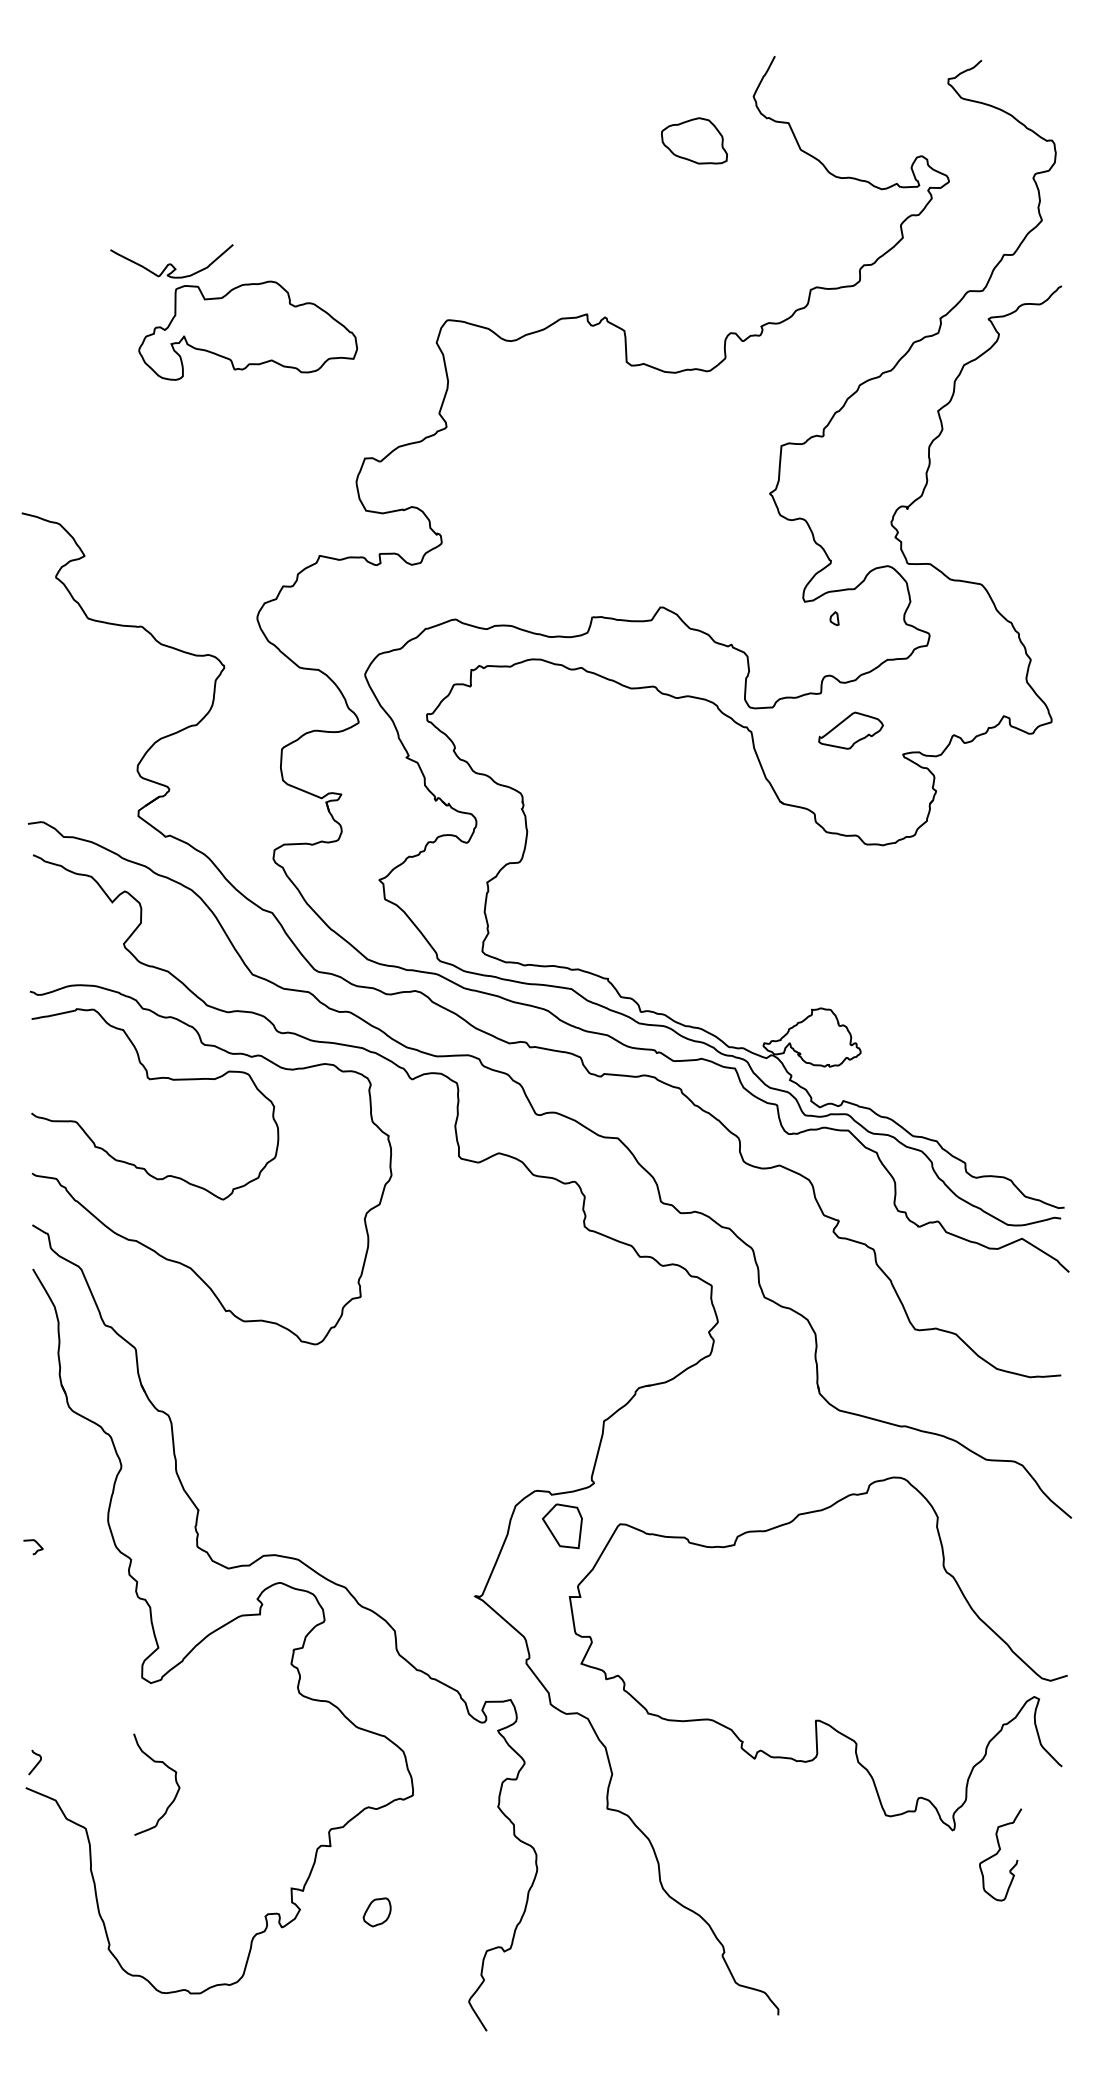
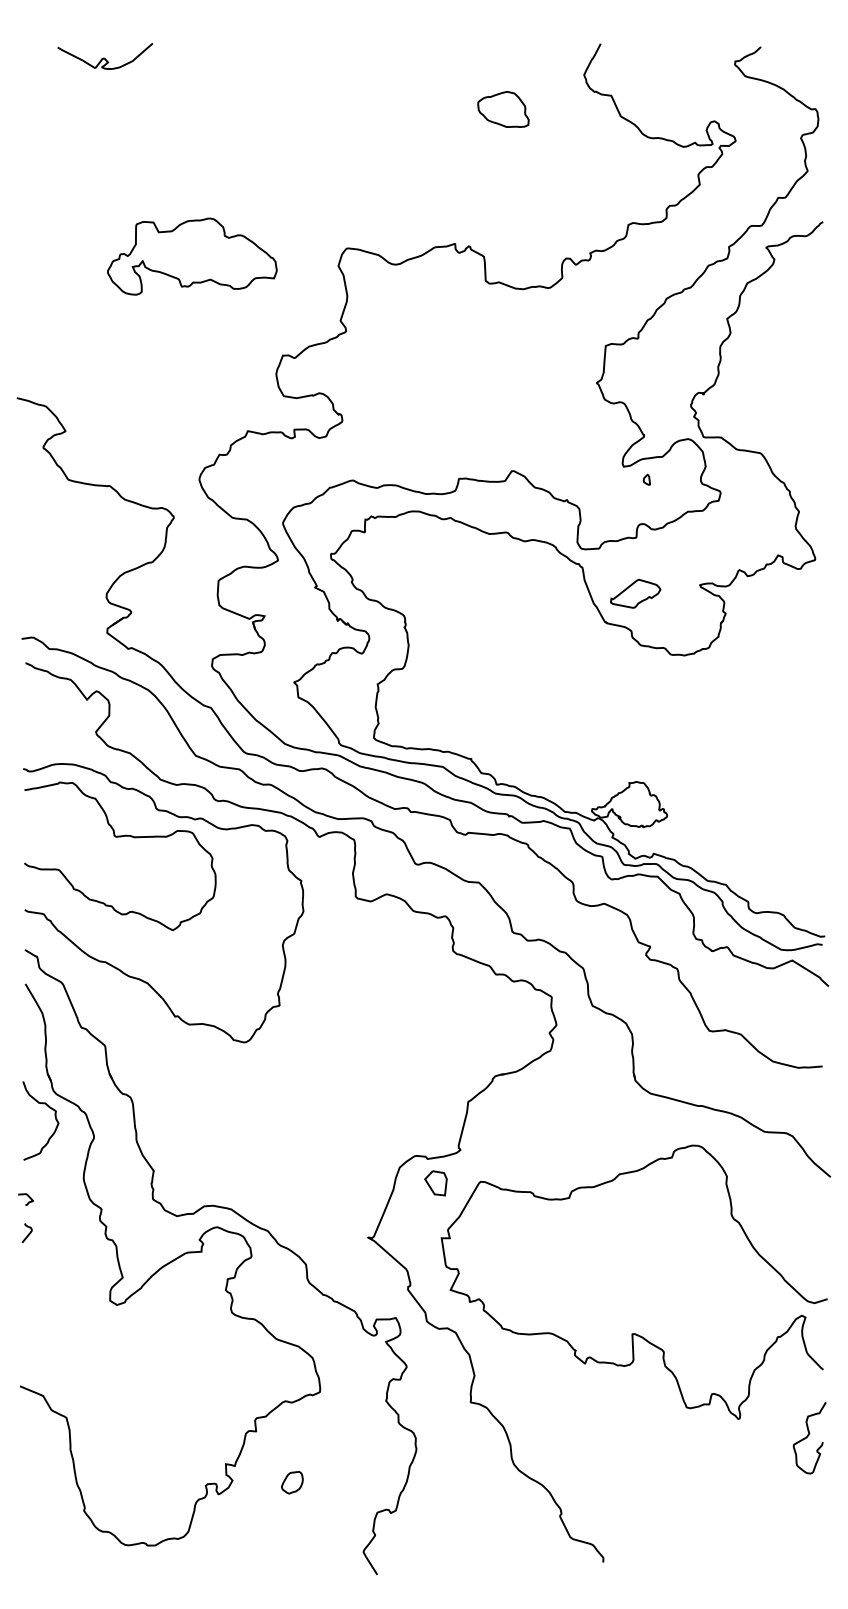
part: (694, 140) -> (503, 109), moved
curve: (171, 263) -> (105, 57), moved
part: (850, 730) -> (635, 593), moved
part: (562, 1525) -> (436, 1182), size x0.71
curve: (36, 1763) -> (28, 1233), moved
curve: (175, 1782) -> (55, 1119), moved
curve: (998, 1853) -> (808, 1437), moved

